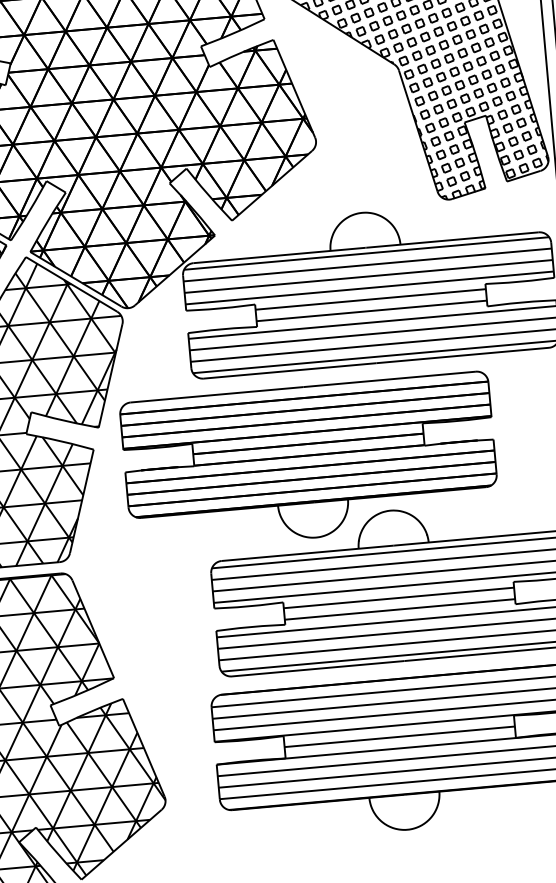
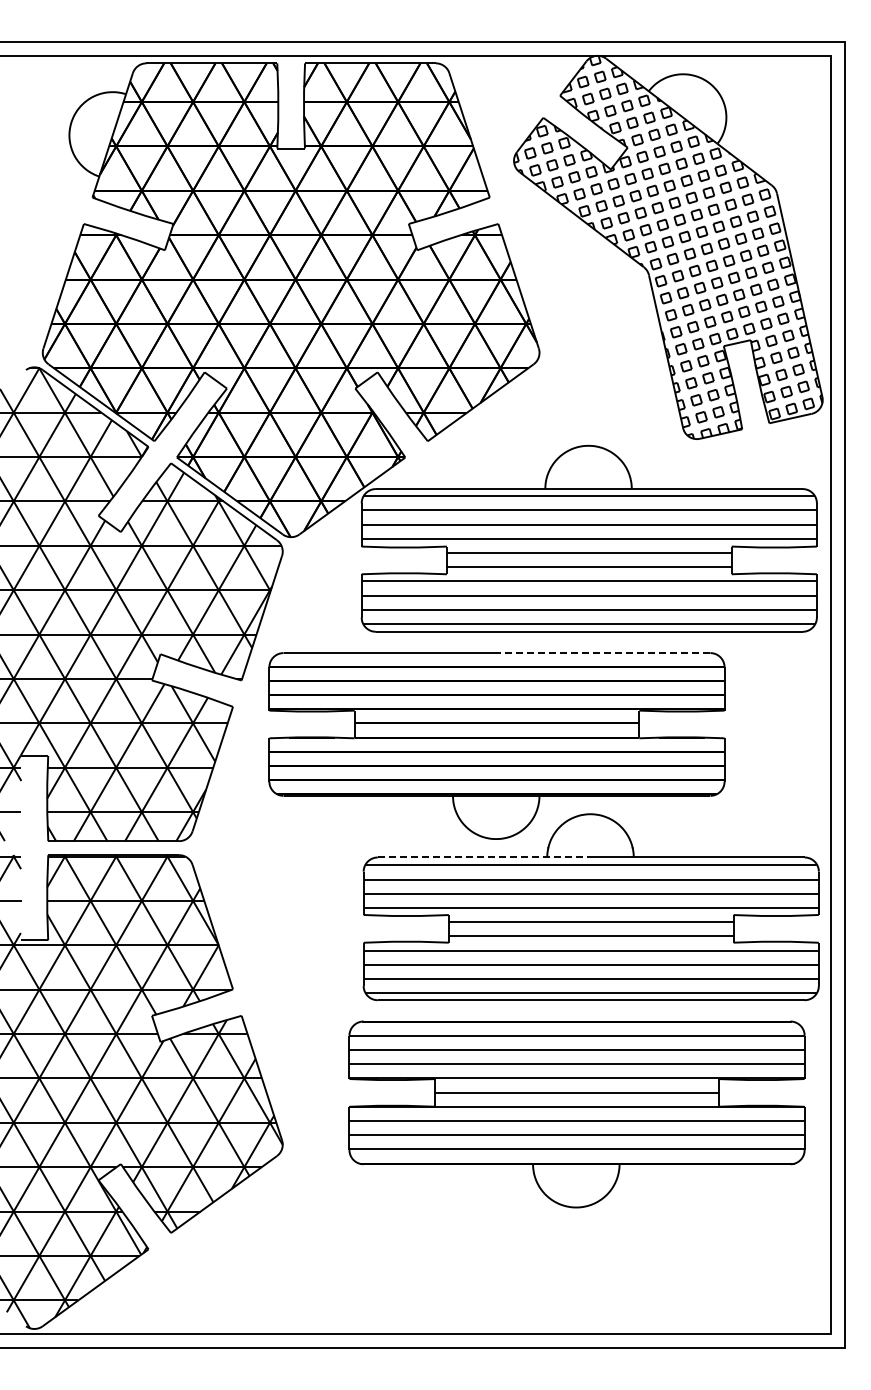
line: (389, 379) -> (603, 653), solid -> dashed
line: (307, 553) -> (484, 857), solid -> dashed

